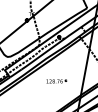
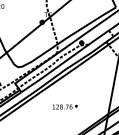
part: (56, 81) -> (64, 107), moved

